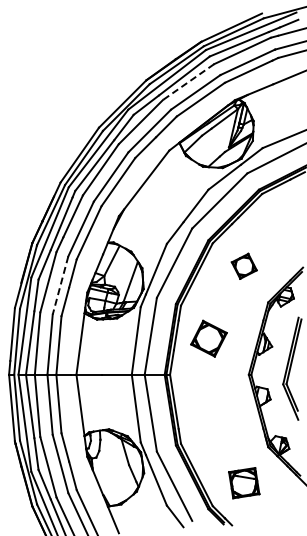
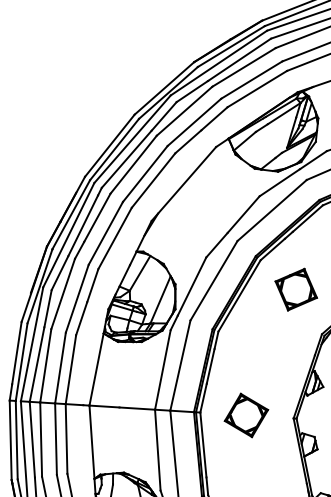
line: (188, 82) -> (243, 67), dashed -> solid
part: (244, 266) -> (296, 289), size x1.43
line: (60, 286) -> (77, 299), dashed -> solid
part: (208, 338) -> (245, 415), moved

